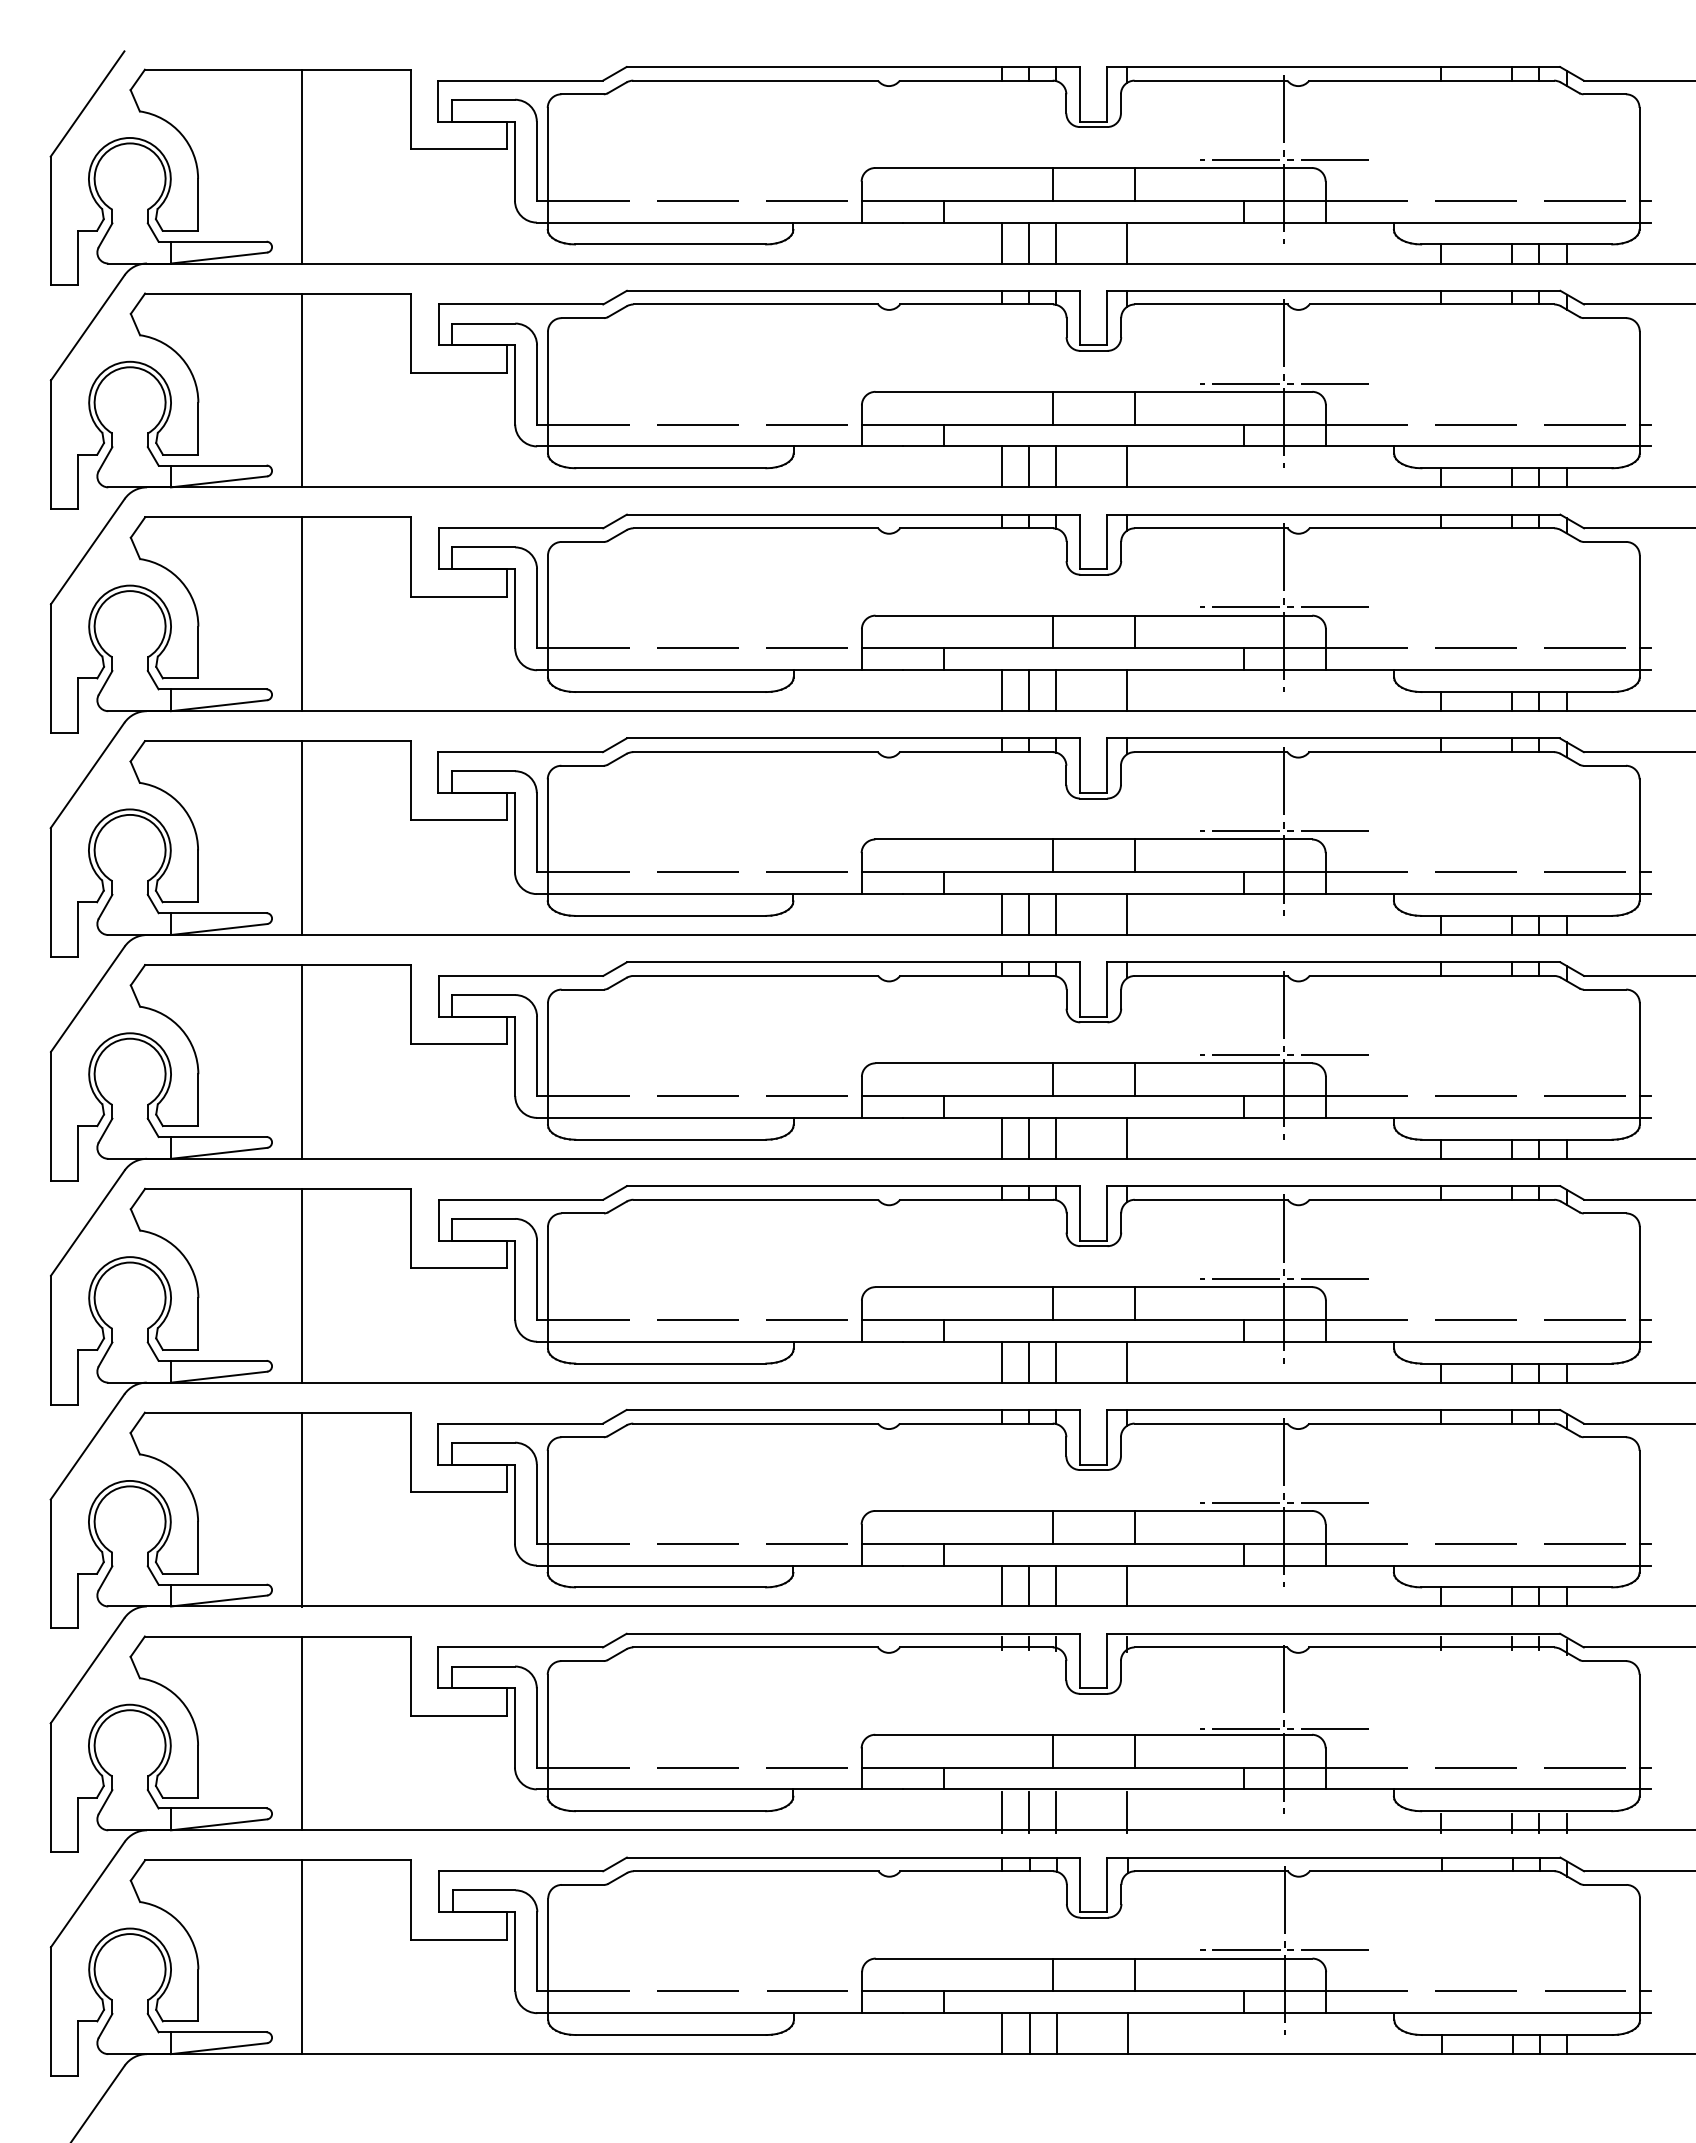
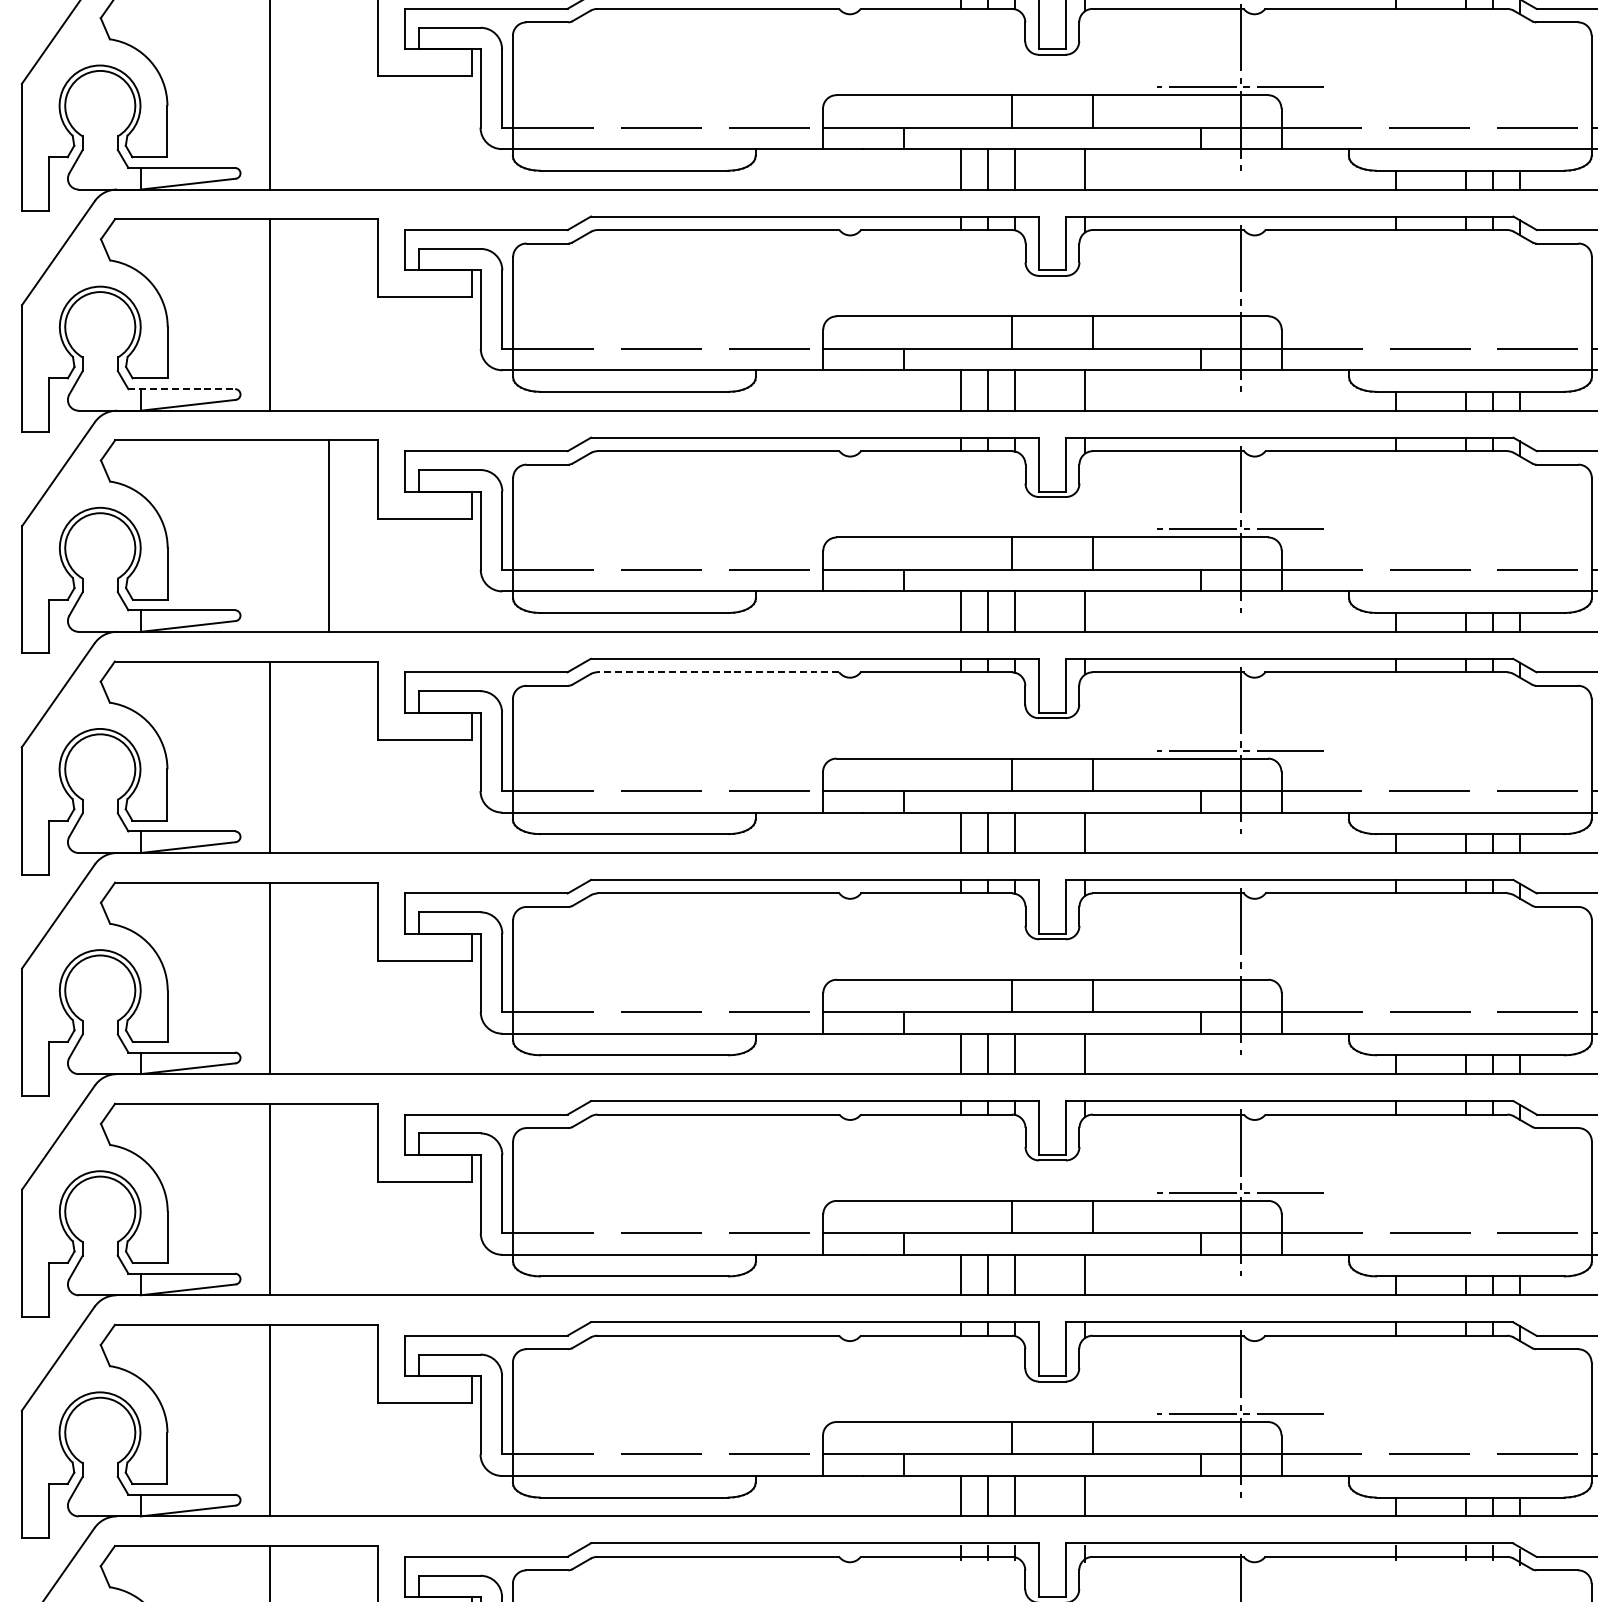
line: (1284, 383) -> (1240, 308), removed
line: (213, 465) -> (182, 389), solid -> dashed
line: (301, 614) -> (328, 536), moved
line: (755, 752) -> (718, 672), solid -> dashed
line: (1284, 1055) -> (1240, 972), removed

